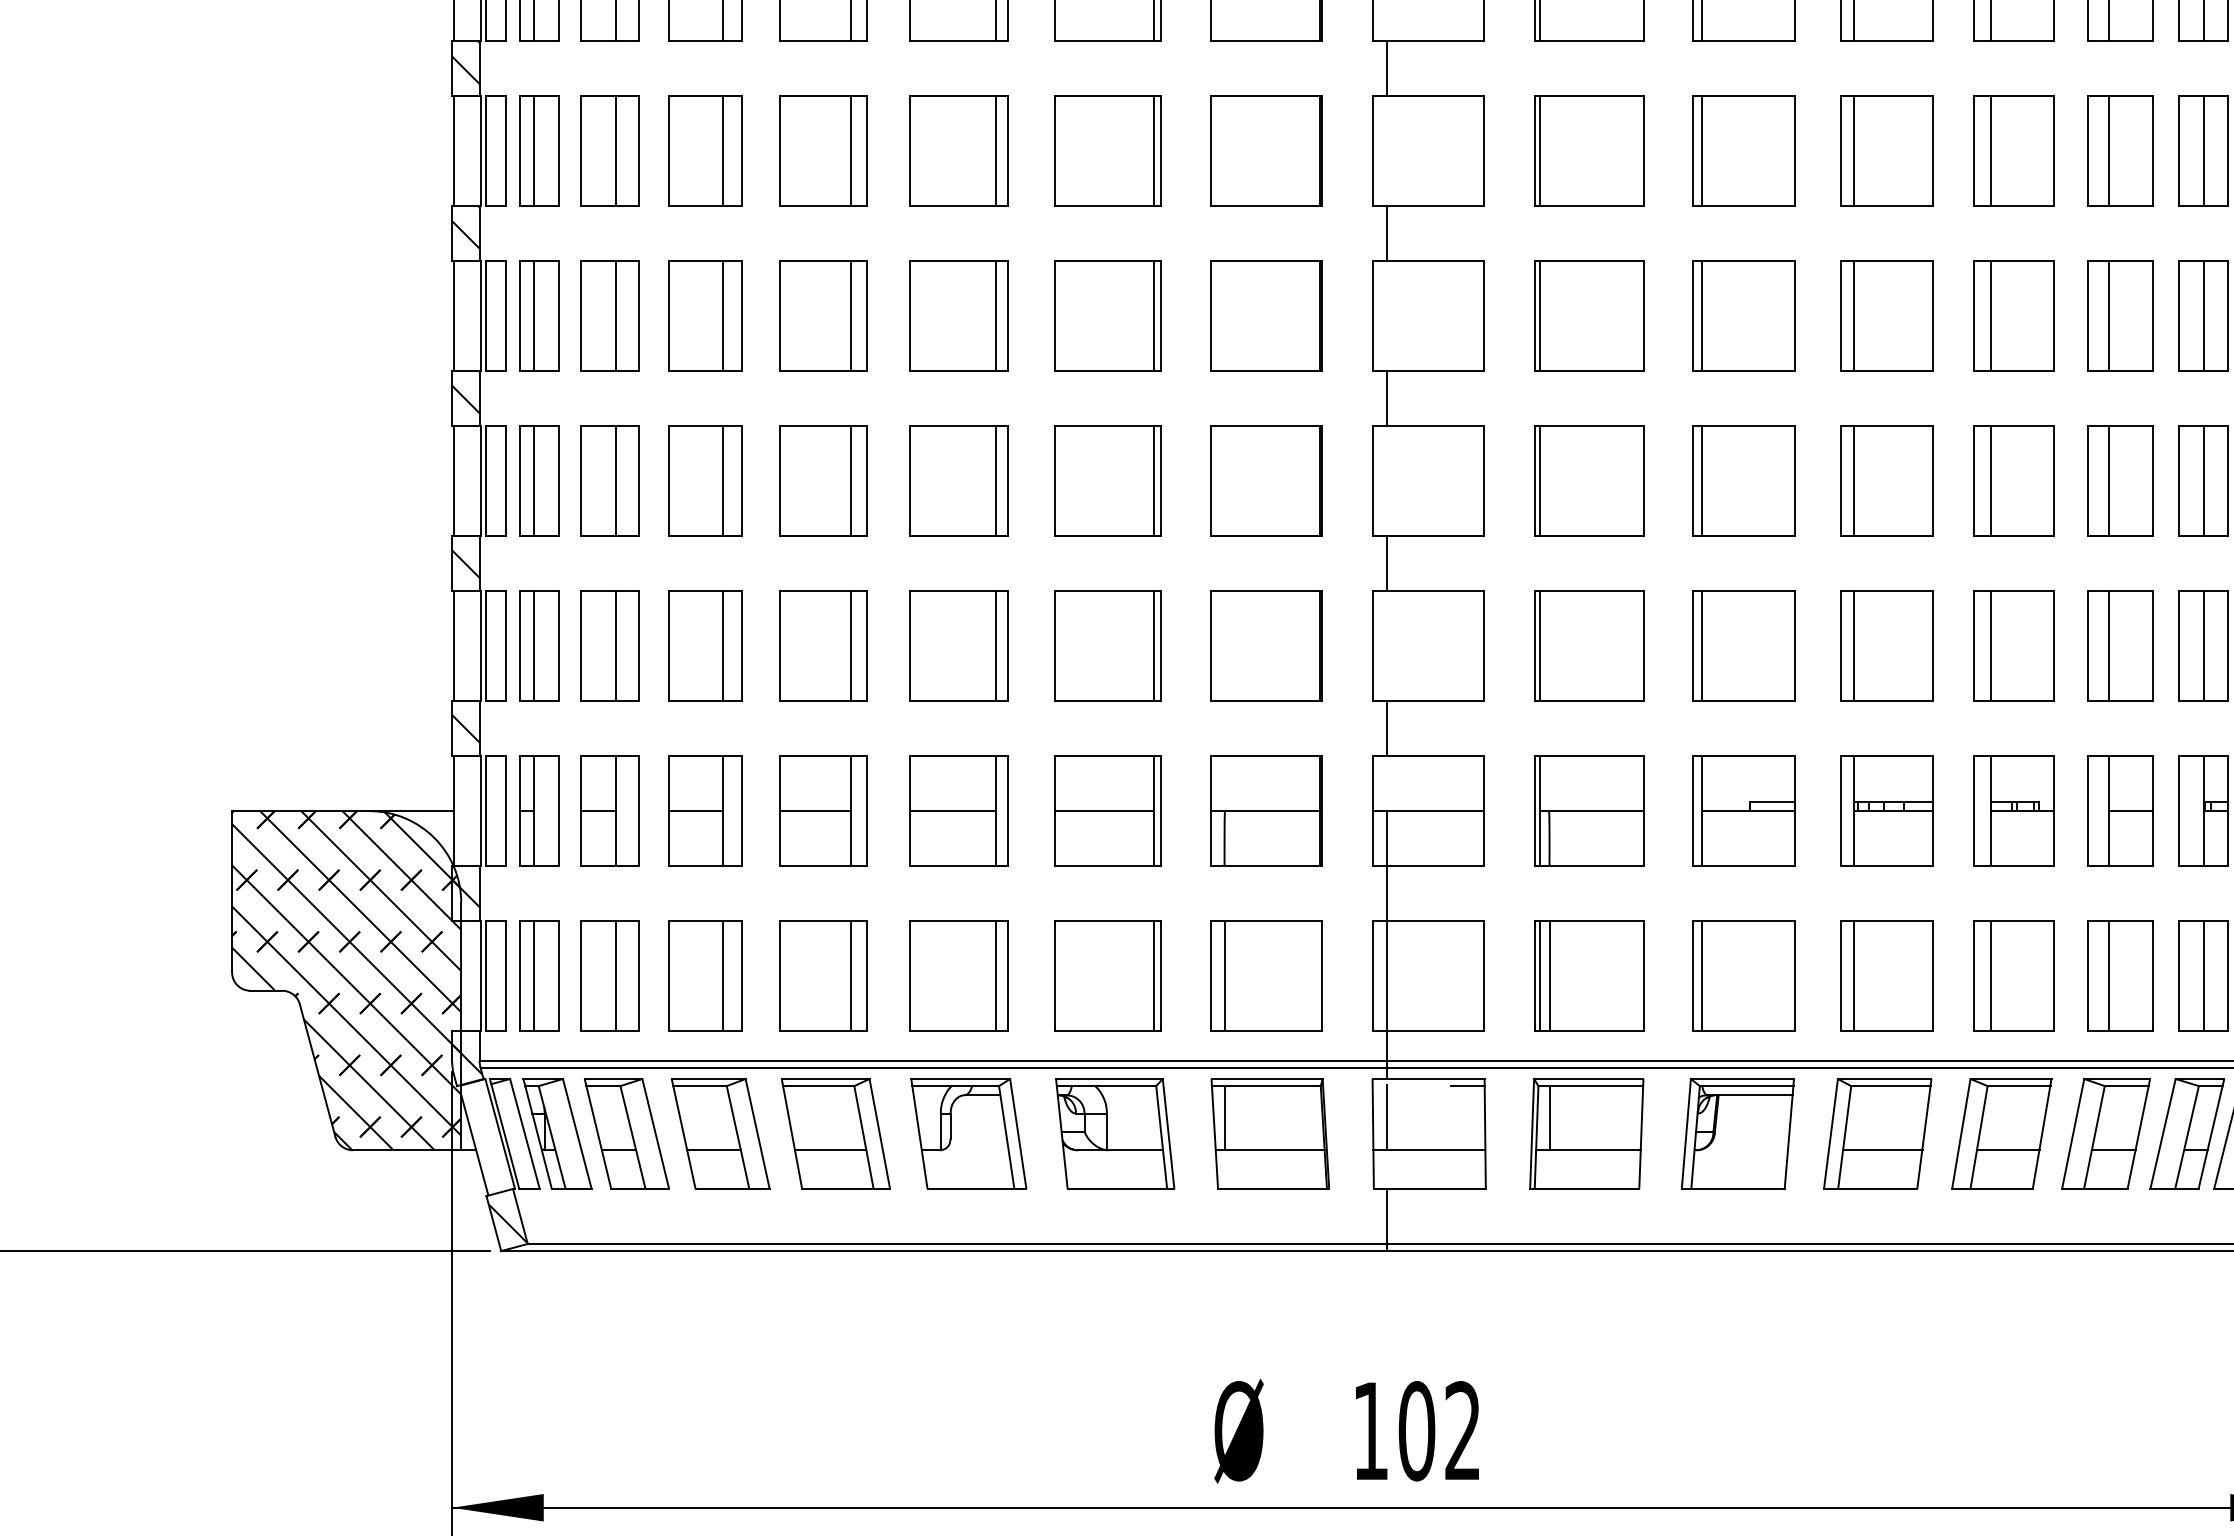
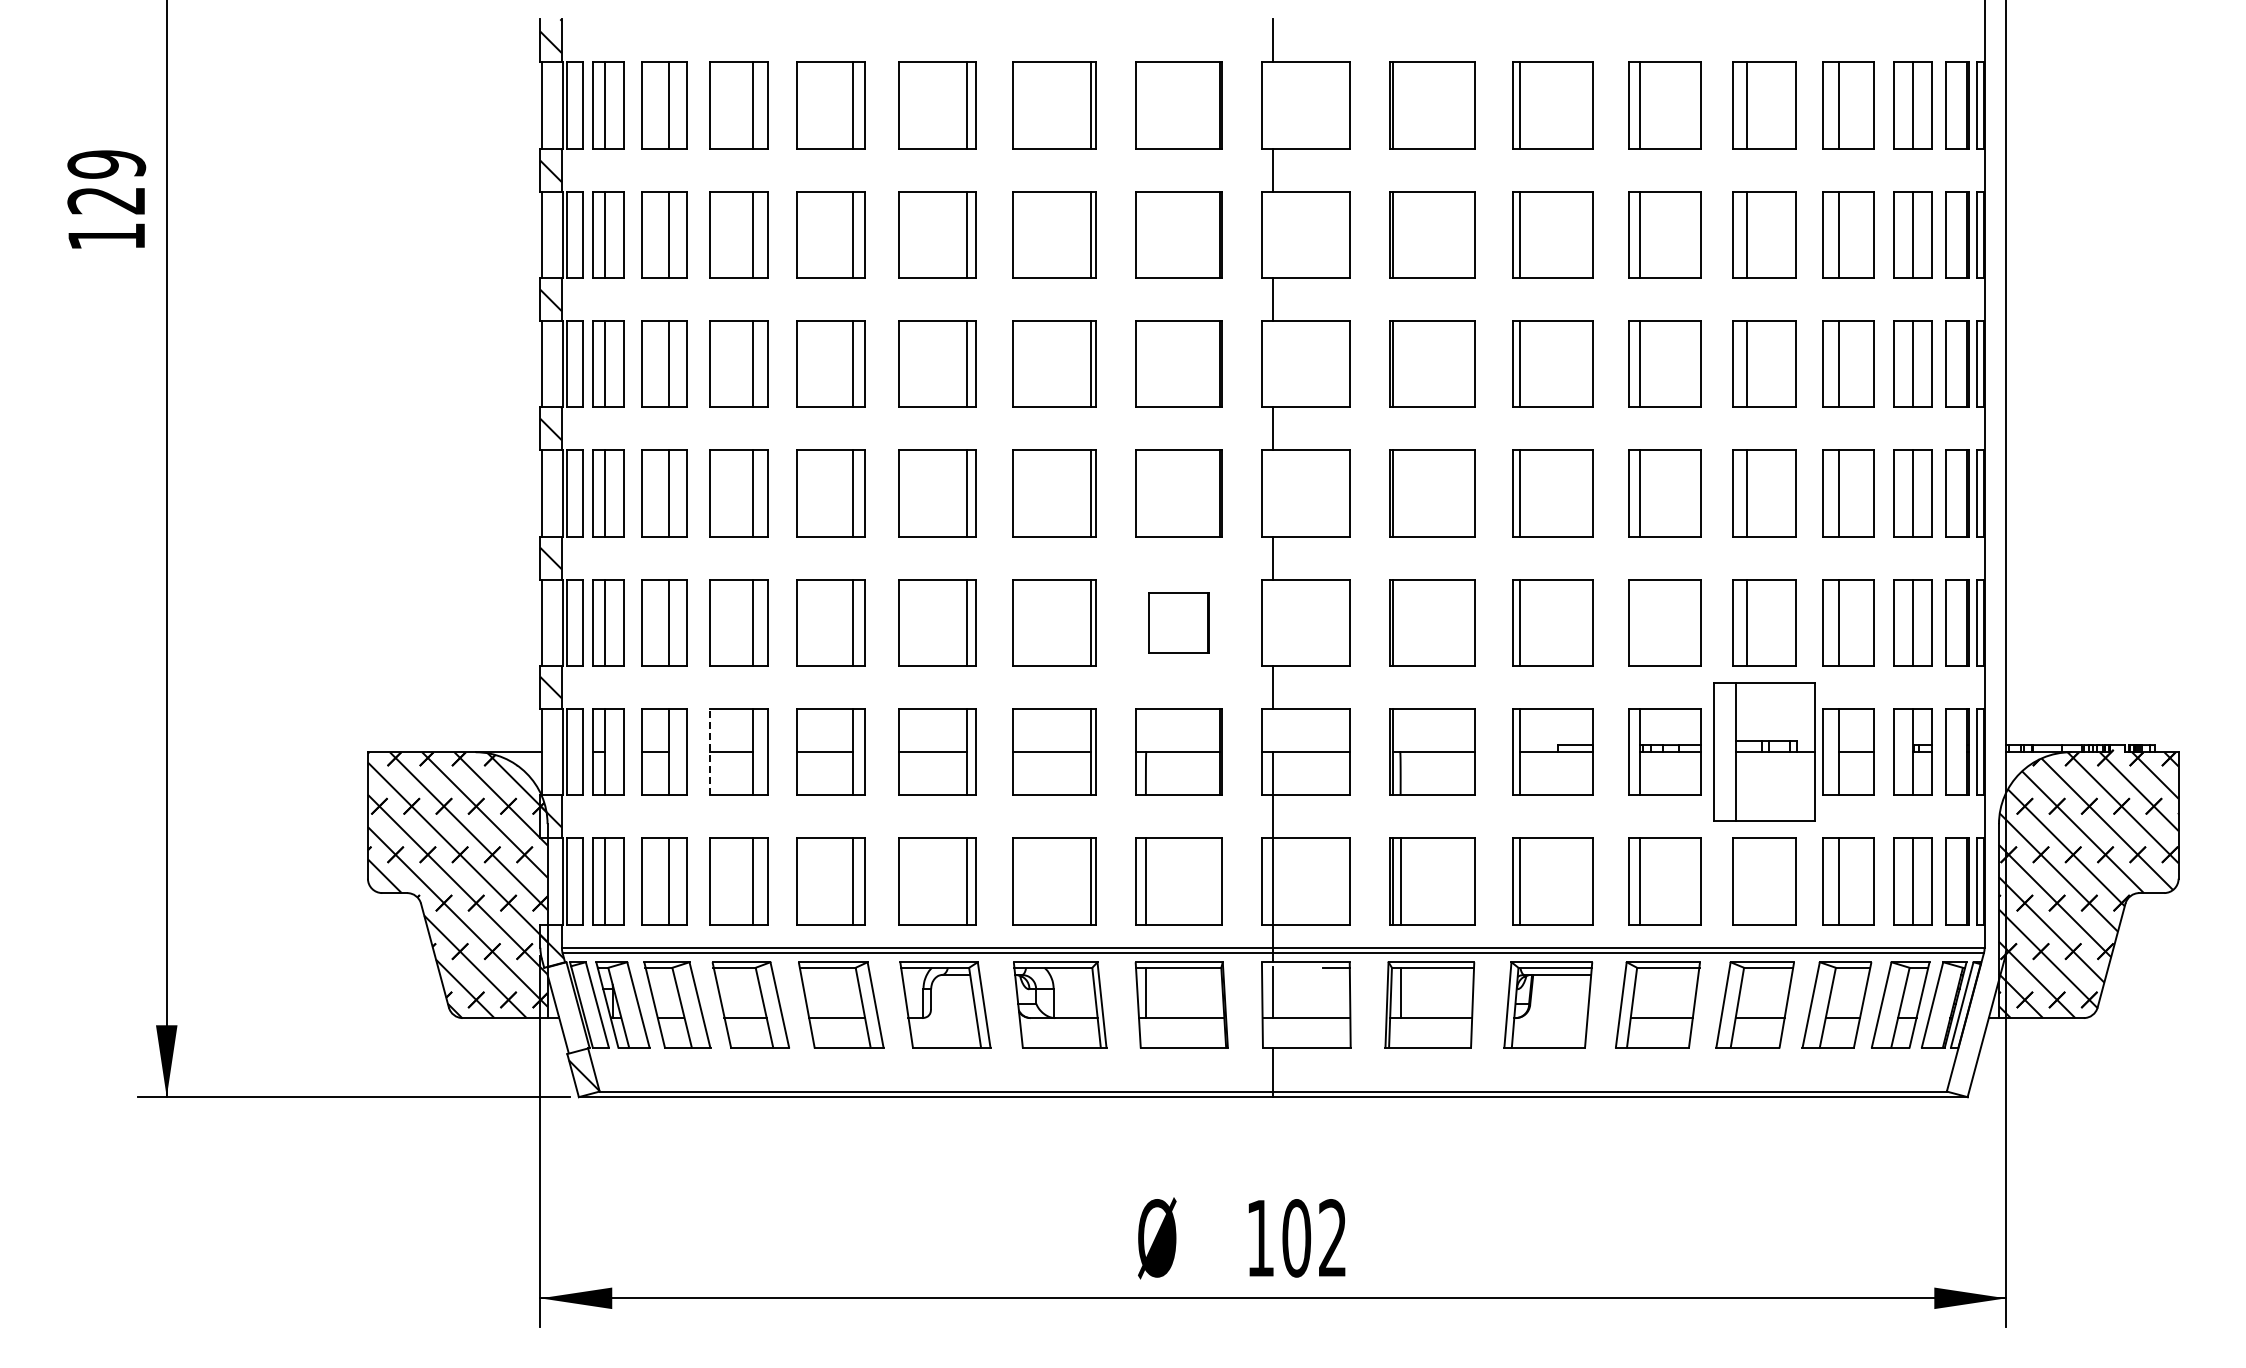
part: (1266, 645) -> (1178, 622), size x0.7
line: (1854, 645) -> (1639, 622), removed
line: (669, 810) -> (710, 751), solid -> dashed
part: (2013, 810) -> (1764, 751), size x1.6
line: (1990, 976) -> (1746, 881), removed

